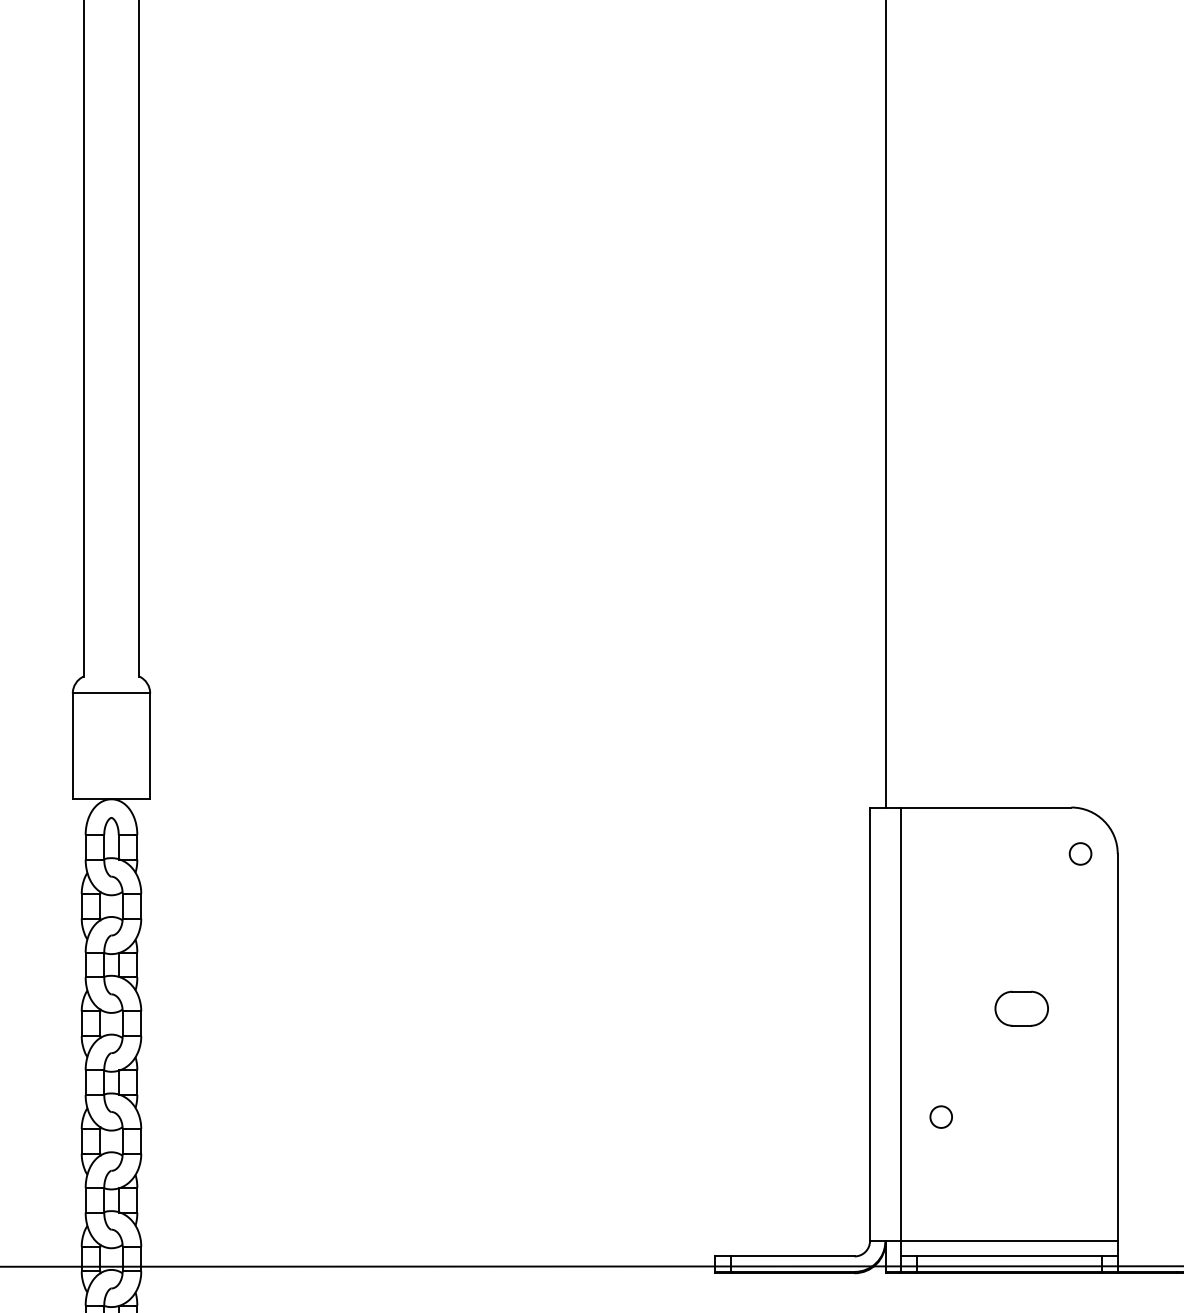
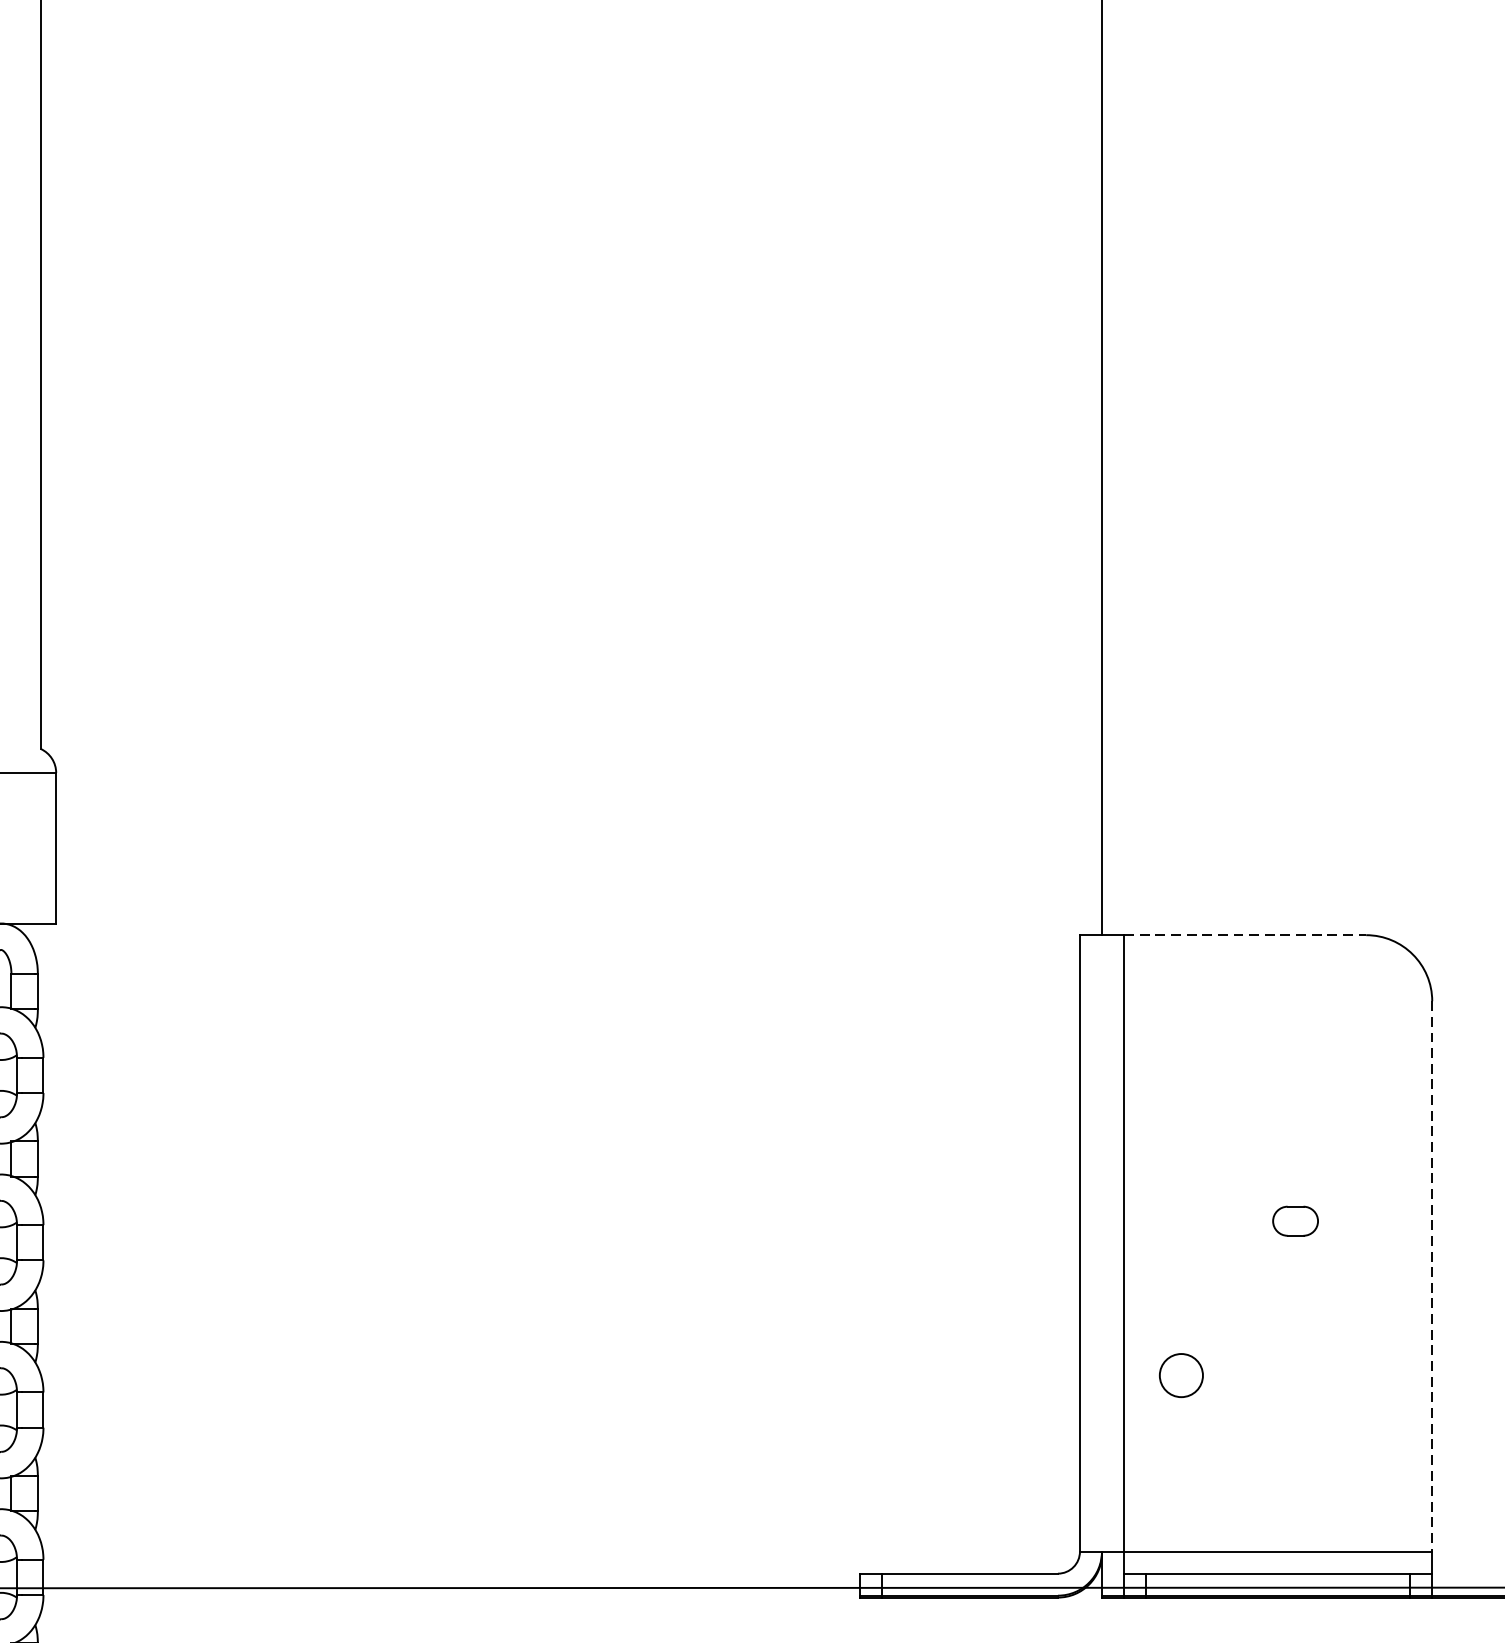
line: (986, 807) -> (1245, 935), solid -> dashed
circle: (1080, 853) -> (1379, 1000), removed
part: (1021, 1008) -> (1295, 1221), size x0.6
line: (1117, 1047) -> (1431, 1276), solid -> dashed
circle: (940, 1116) -> (1180, 1374), size x1.4

